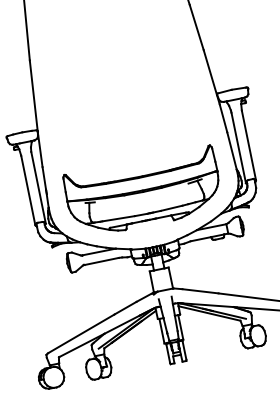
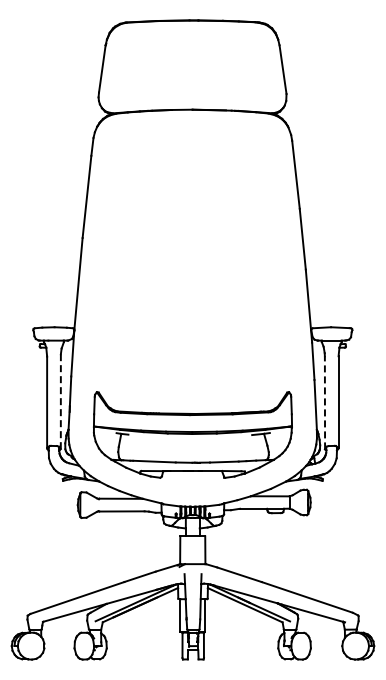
line: (238, 147) -> (324, 402), solid -> dashed
line: (38, 187) -> (60, 401), solid -> dashed

